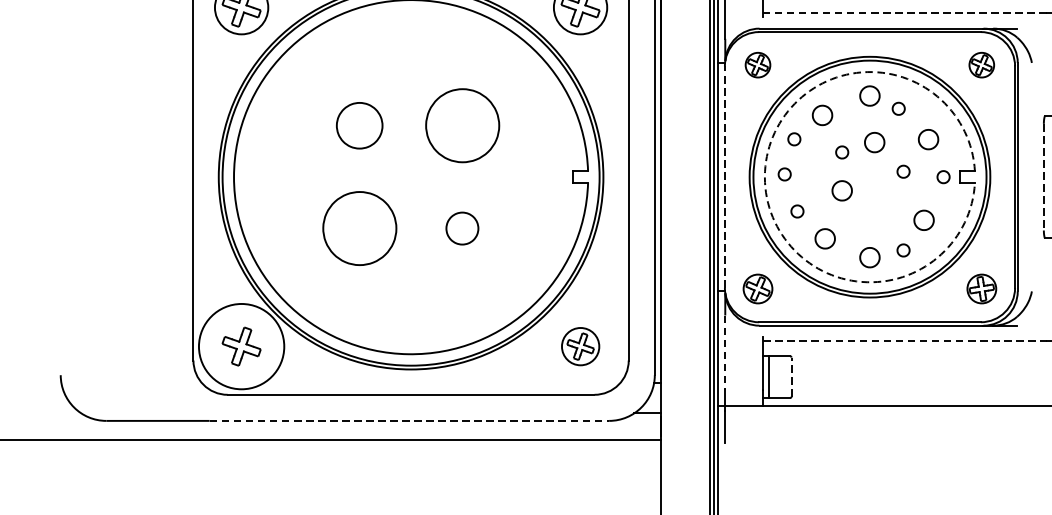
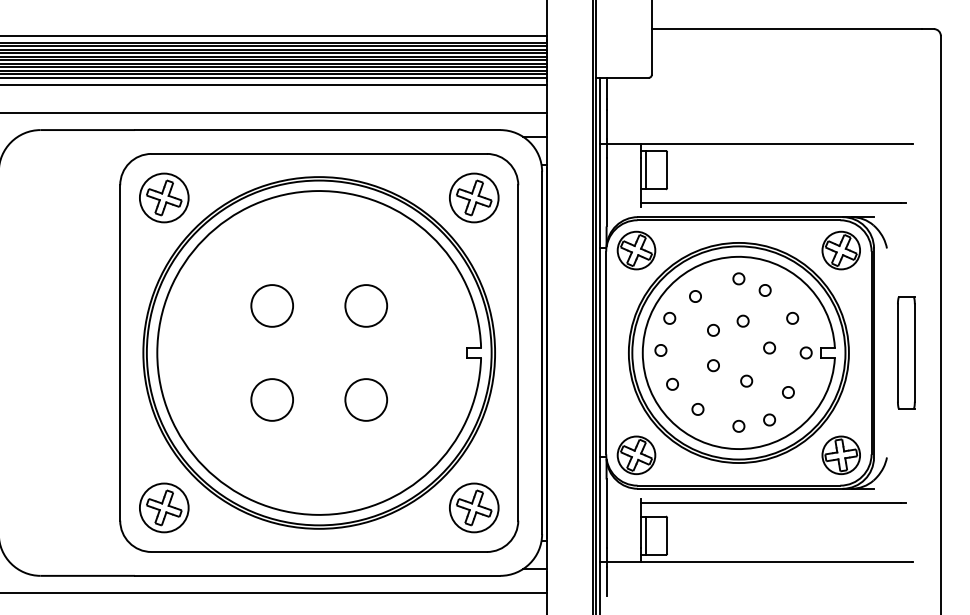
line: (905, 13) -> (771, 203), dashed -> solid
part: (758, 65) -> (636, 250), size x1.67
part: (981, 65) -> (840, 250), size x1.67
part: (869, 95) -> (738, 278), size x0.62
part: (822, 115) -> (695, 296), size x0.62
part: (461, 125) -> (365, 305), size x0.62
part: (928, 138) -> (792, 317), size x0.62
part: (873, 141) -> (742, 320), size x0.62
line: (725, 176) -> (606, 352), dashed -> solid
arc: (764, 176) -> (642, 352), dashed -> solid
line: (1043, 176) -> (897, 352), dashed -> solid
part: (842, 190) -> (713, 365), size x0.62
part: (878, 207) -> (746, 380), added
part: (924, 220) -> (788, 392), size x0.62
part: (358, 228) -> (271, 399), size x0.62
part: (461, 228) -> (365, 399), size x1.43
part: (824, 238) -> (697, 409), size x0.62
part: (869, 256) -> (738, 425), size x0.62
part: (758, 288) -> (636, 454), size x1.43
part: (981, 288) -> (840, 454), size x1.43
line: (905, 340) -> (771, 502), dashed -> solid
circle: (240, 346) -> (163, 507), size x0.62
part: (580, 346) -> (474, 507), size x1.43
line: (725, 353) -> (606, 514), dashed -> solid
line: (791, 376) -> (667, 535), dashed -> solid
line: (409, 420) -> (317, 575), dashed -> solid

